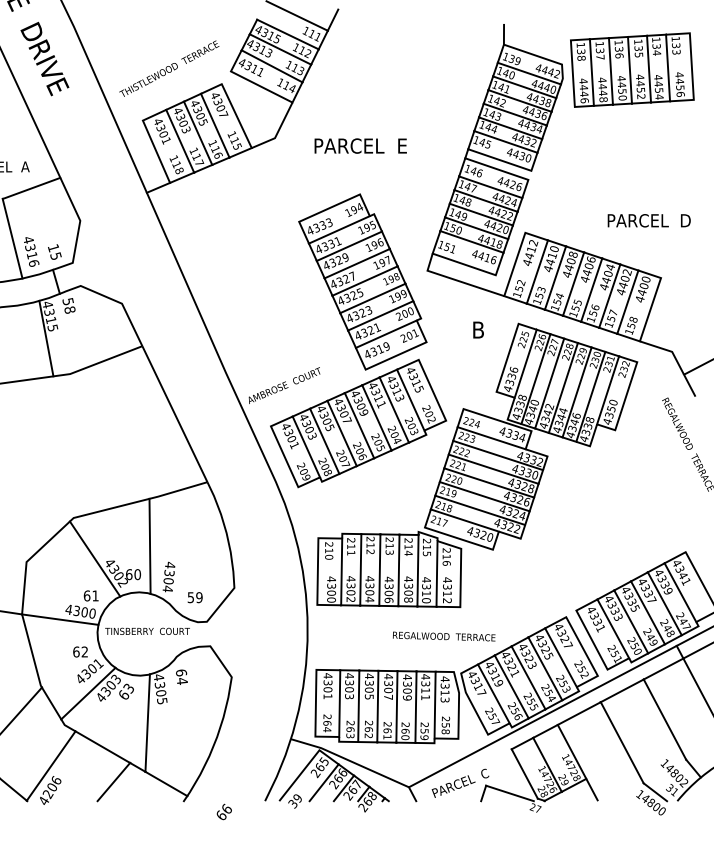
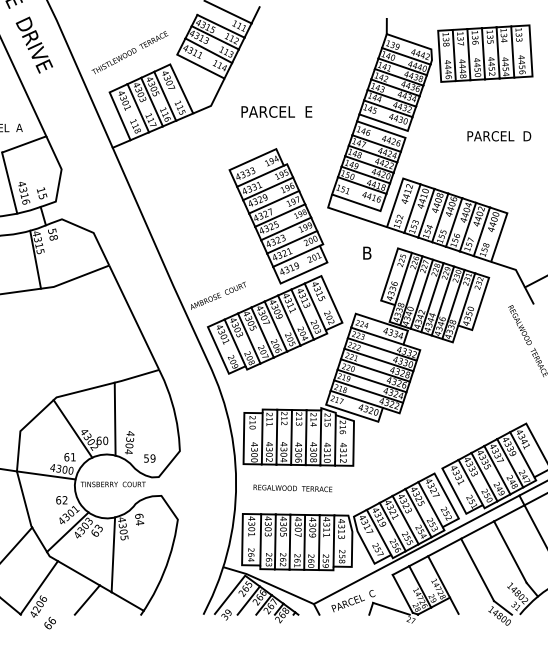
text: (649, 221) -> (499, 136), moved
text: (443, 636) -> (292, 488), moved
text: (223, 811) -> (49, 622), moved

